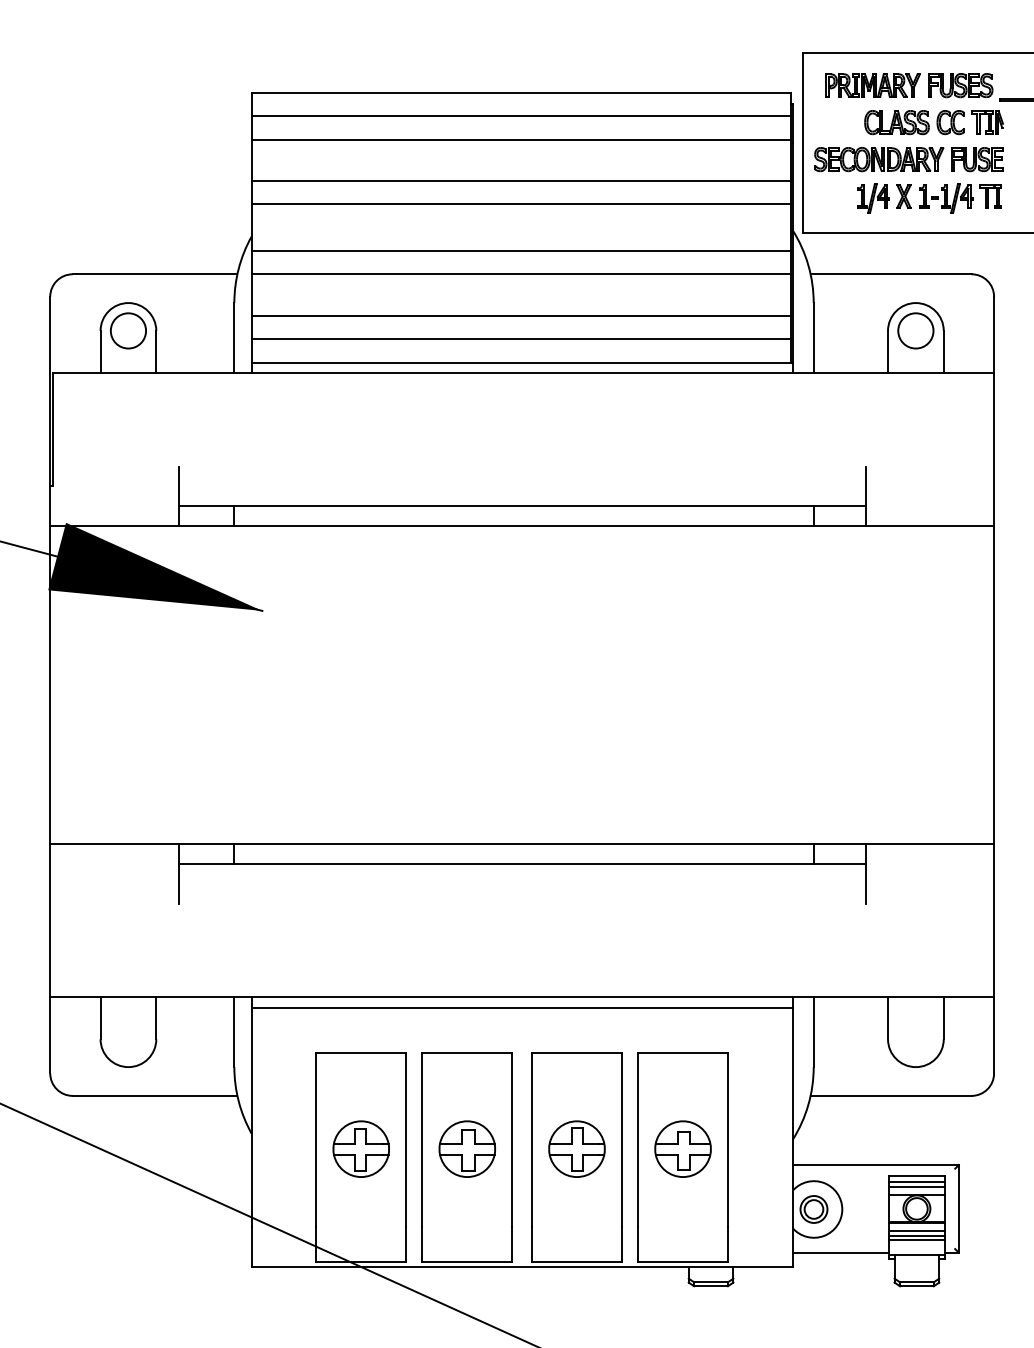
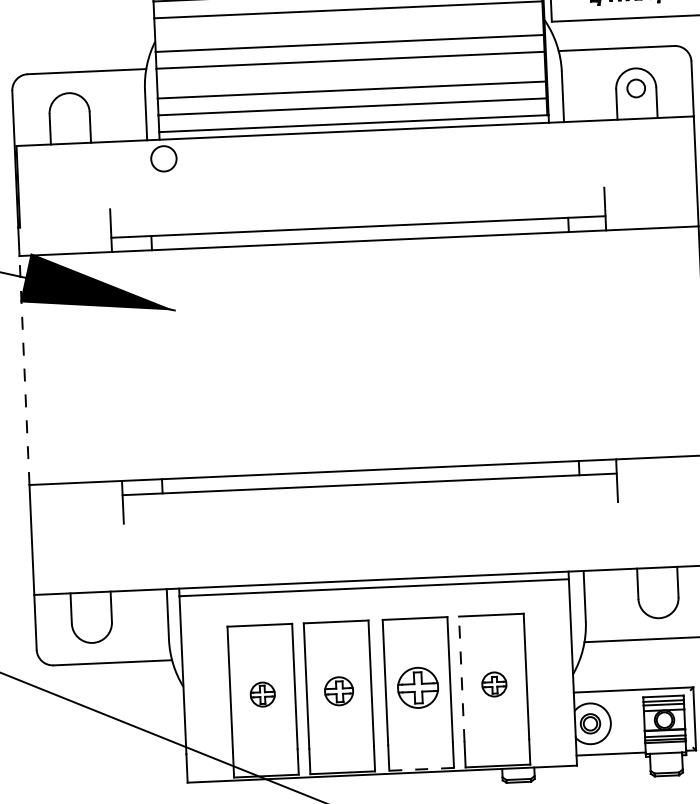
circle: (128, 330) -> (163, 158), moved
circle: (915, 330) -> (635, 88), size x0.7
line: (50, 684) -> (24, 370), solid -> dashed
line: (638, 1139) -> (462, 678), solid -> dashed
part: (360, 1148) -> (262, 694), size x0.6
part: (466, 1148) -> (338, 690), size x0.7
part: (682, 1148) -> (493, 684), size x0.6
line: (577, 1262) -> (422, 769), solid -> dashed

